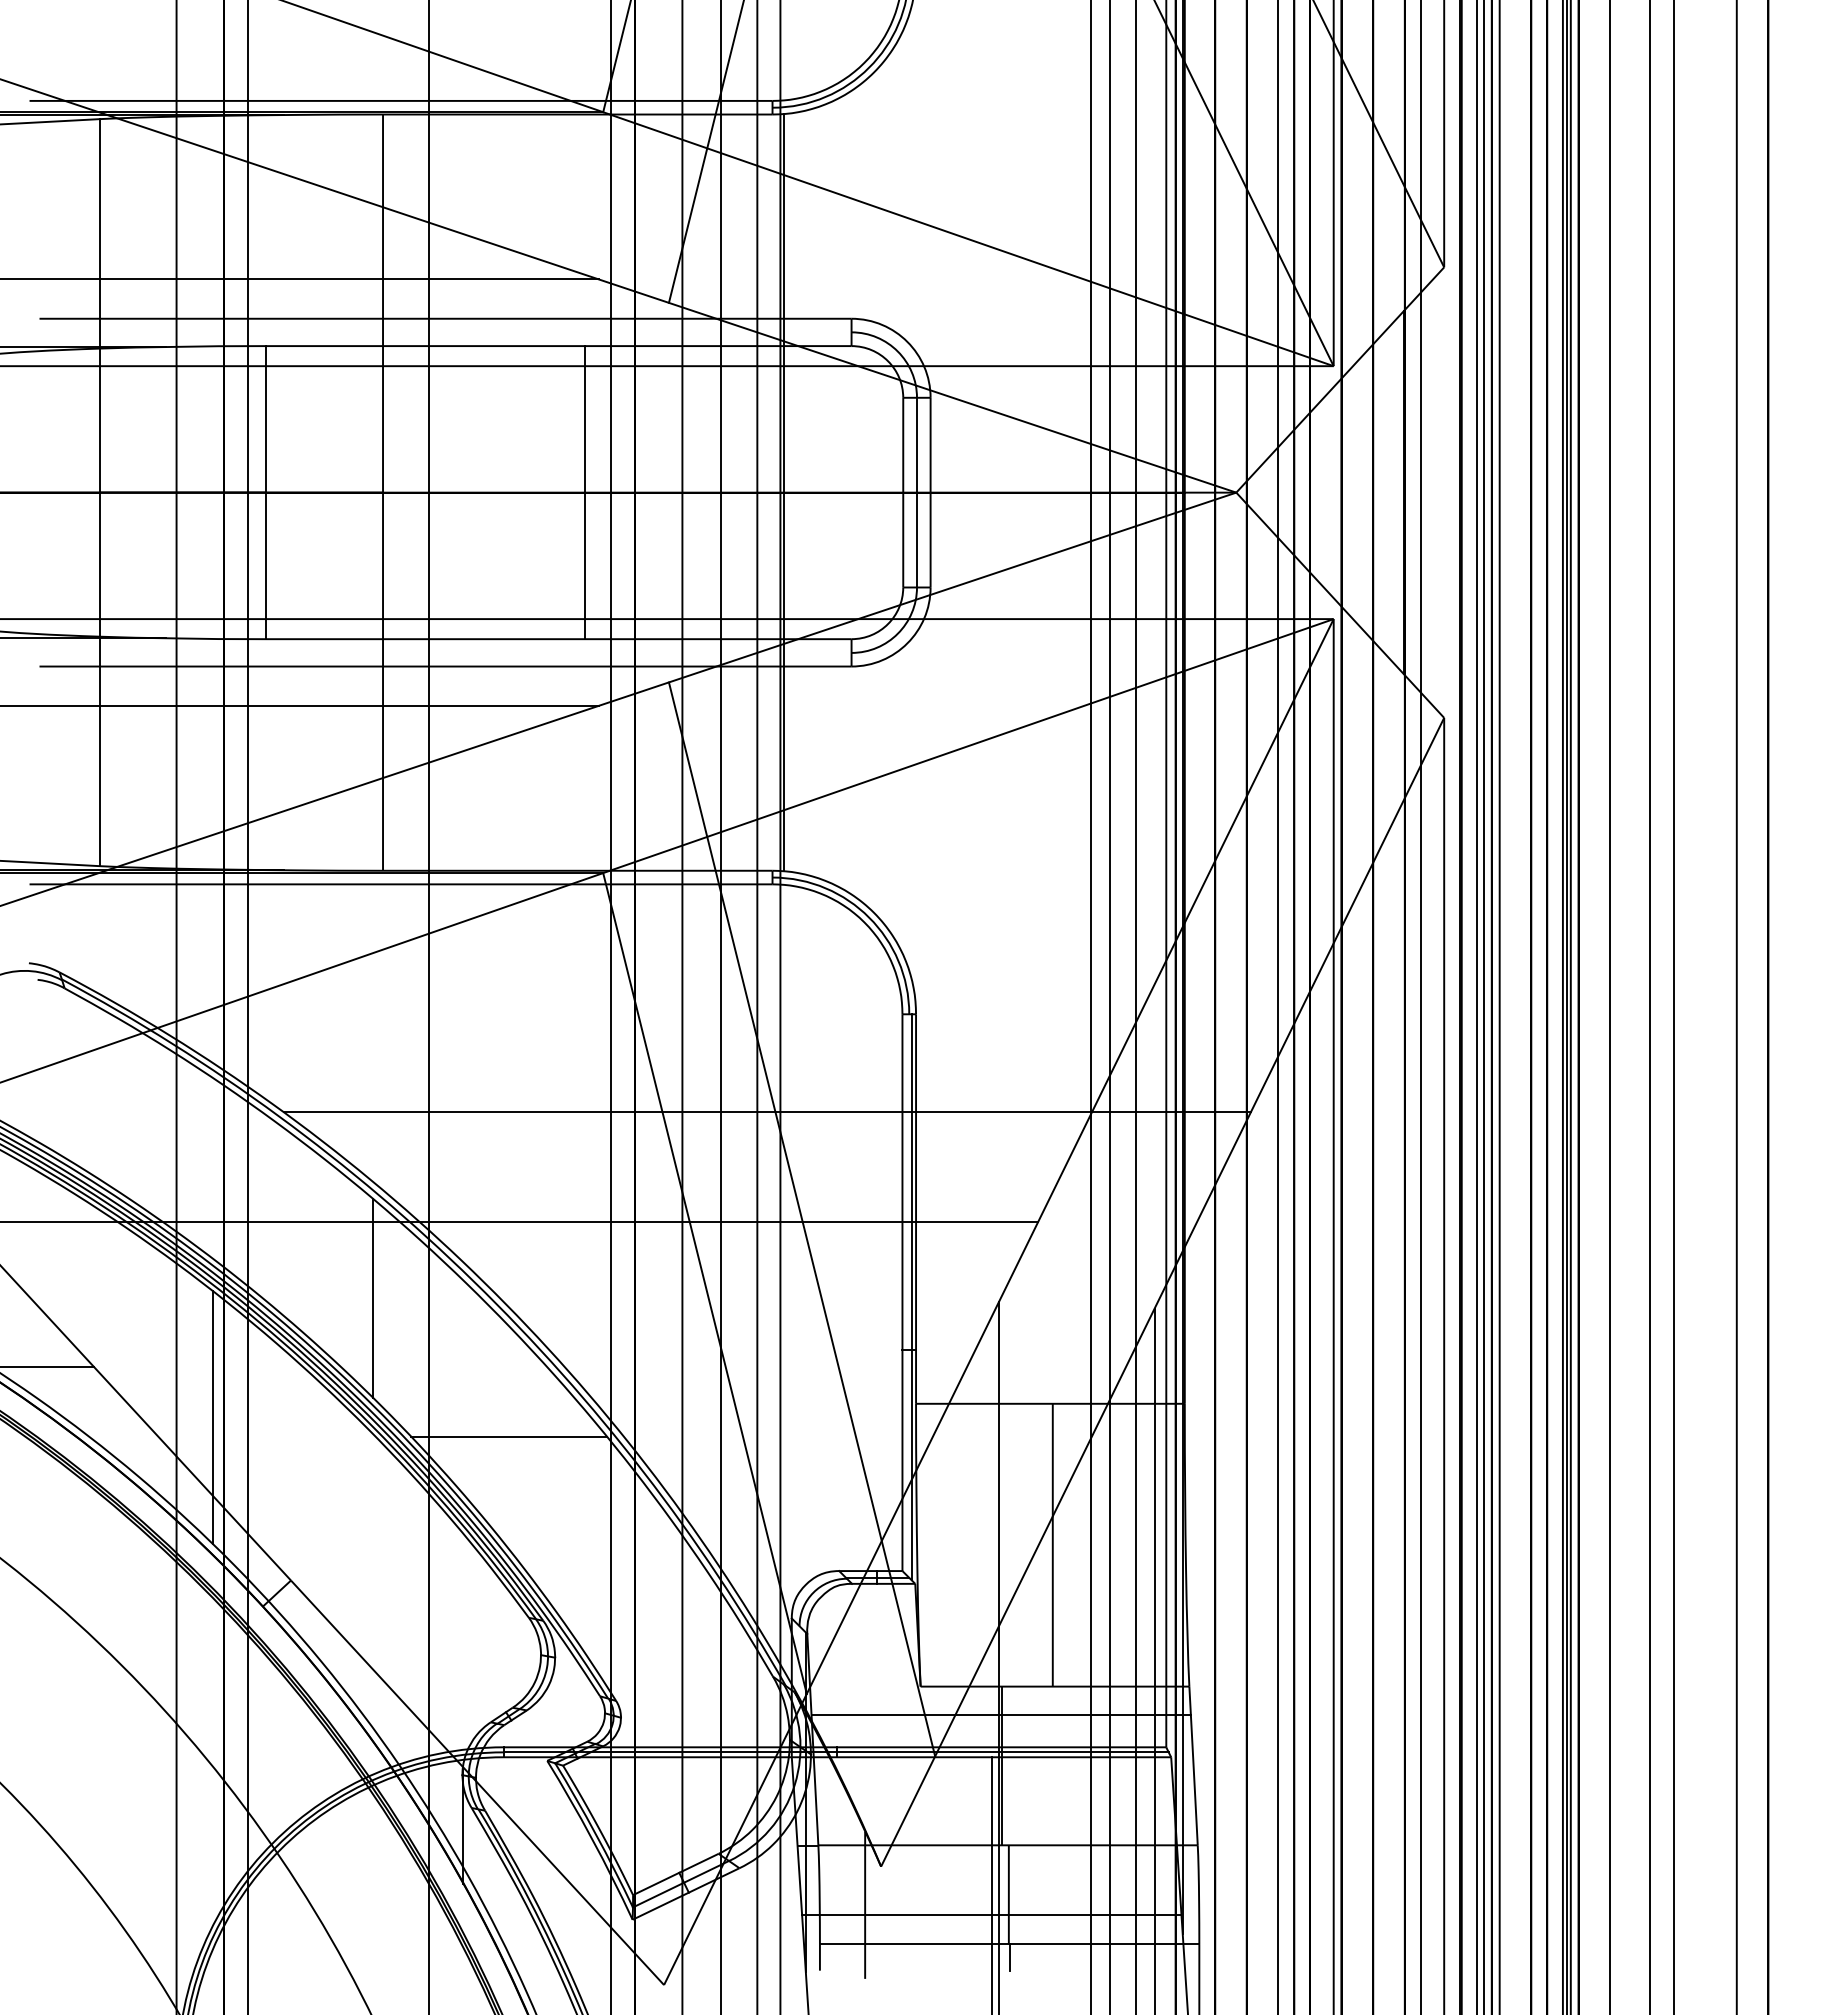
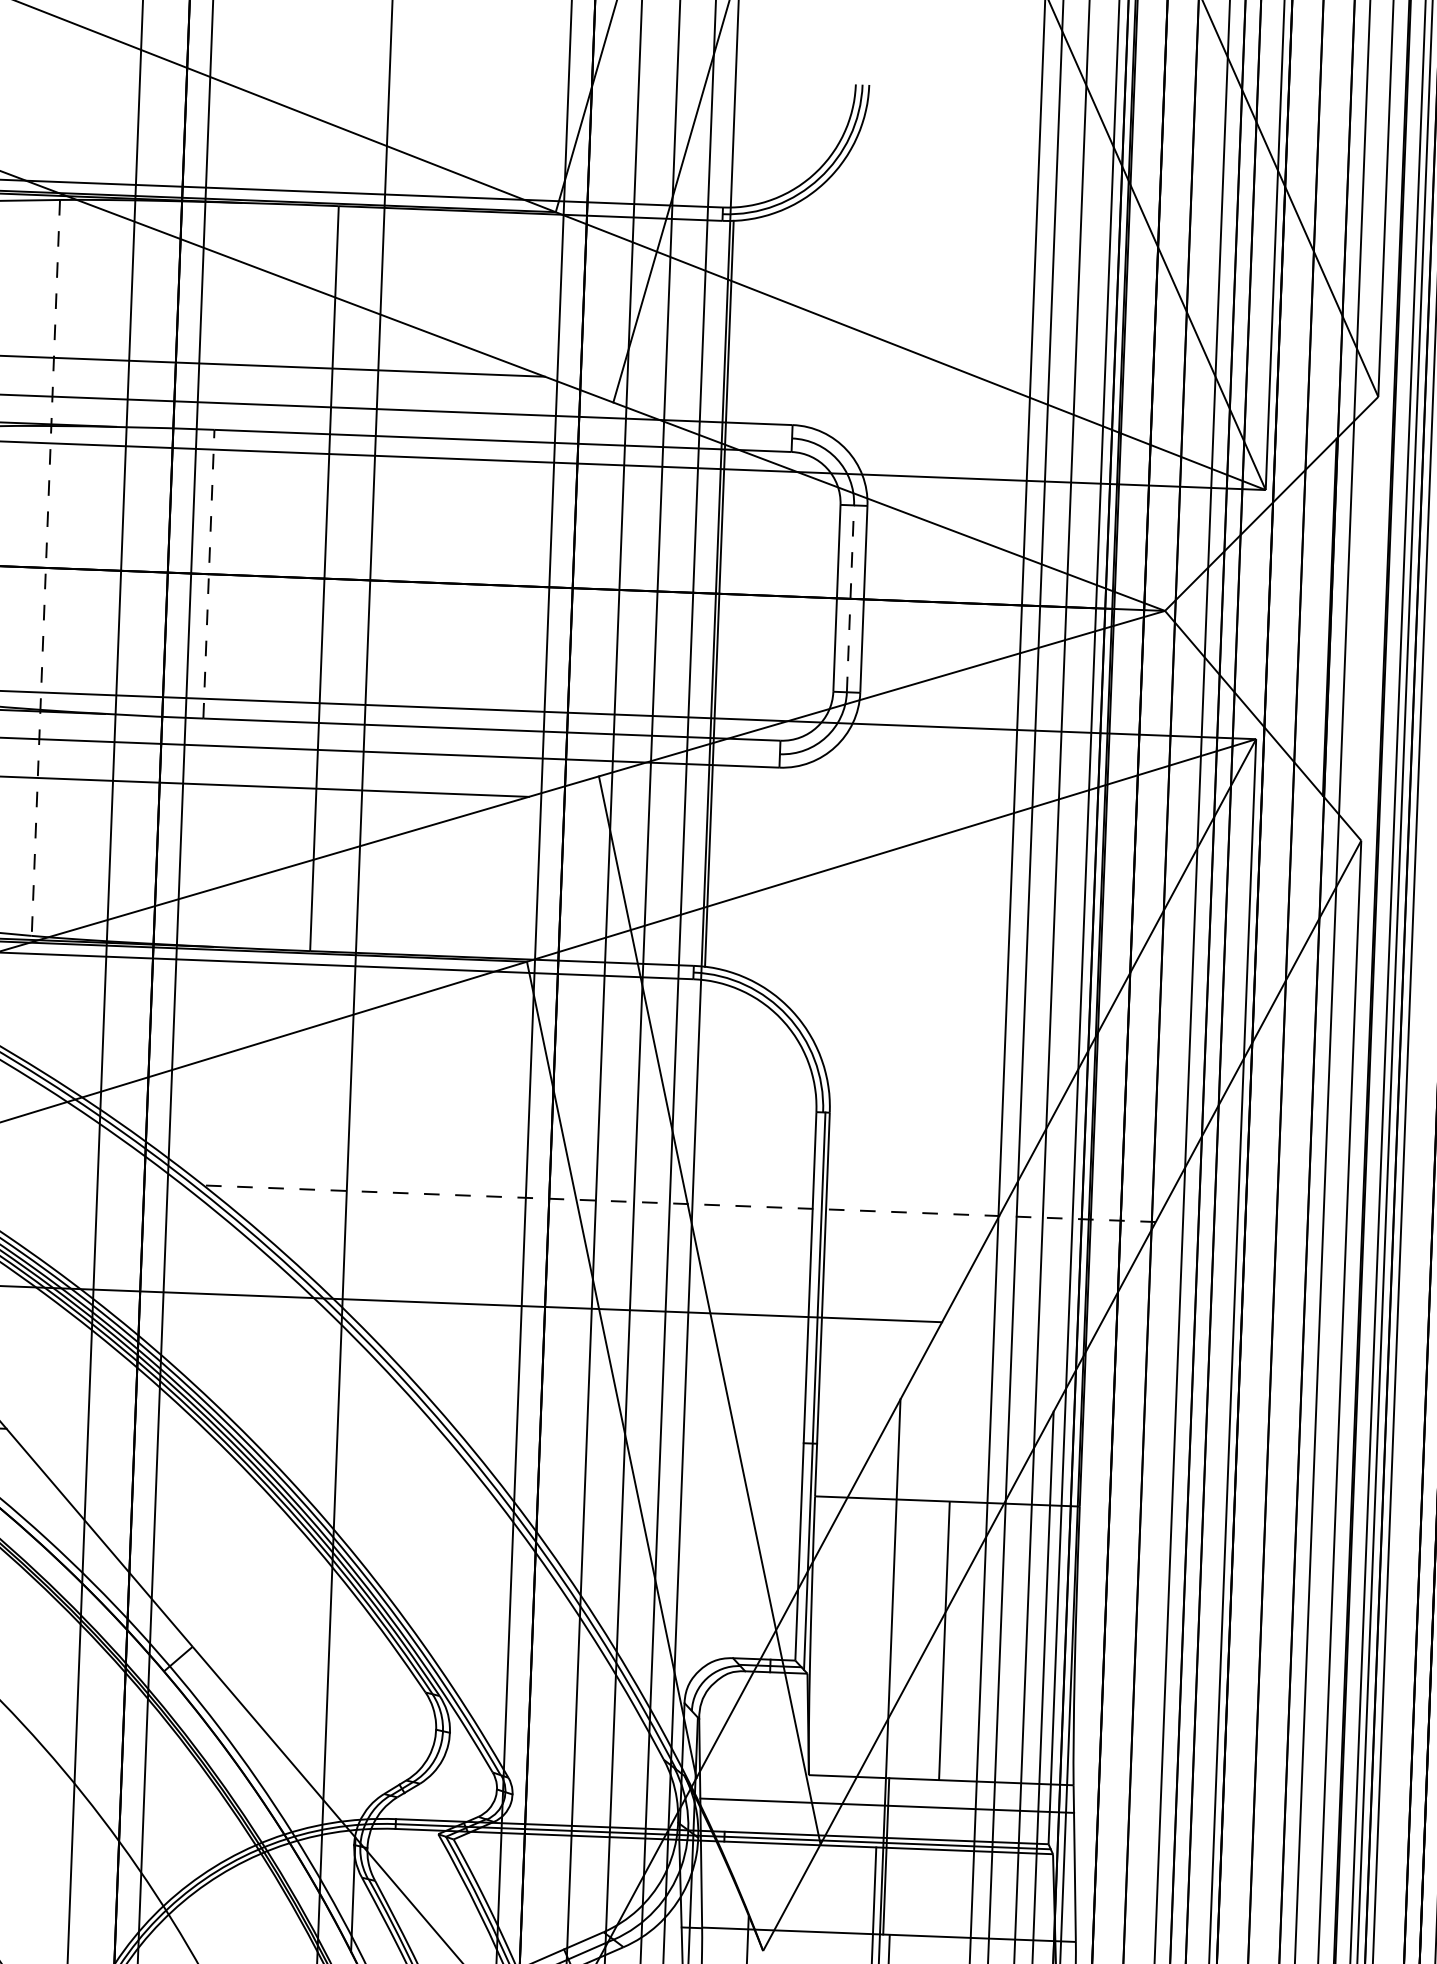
line: (100, 492) -> (46, 567), solid -> dashed
line: (265, 492) -> (208, 574), solid -> dashed
line: (584, 492) -> (522, 586), removed
line: (917, 492) -> (850, 598), solid -> dashed
line: (766, 1112) -> (678, 1203), solid -> dashed
line: (373, 1297) -> (284, 1371), removed
line: (212, 1416) -> (121, 1482), removed
line: (509, 1437) -> (413, 1514), removed

